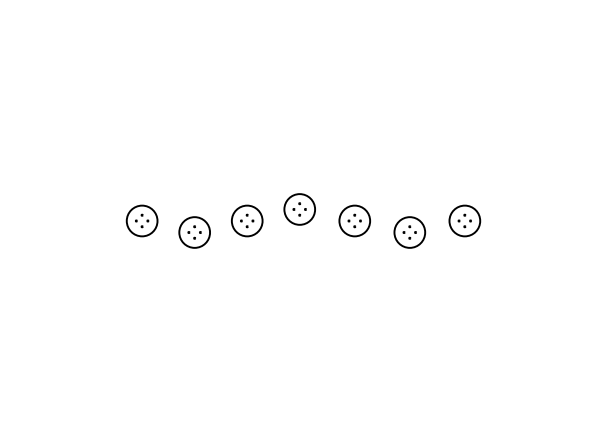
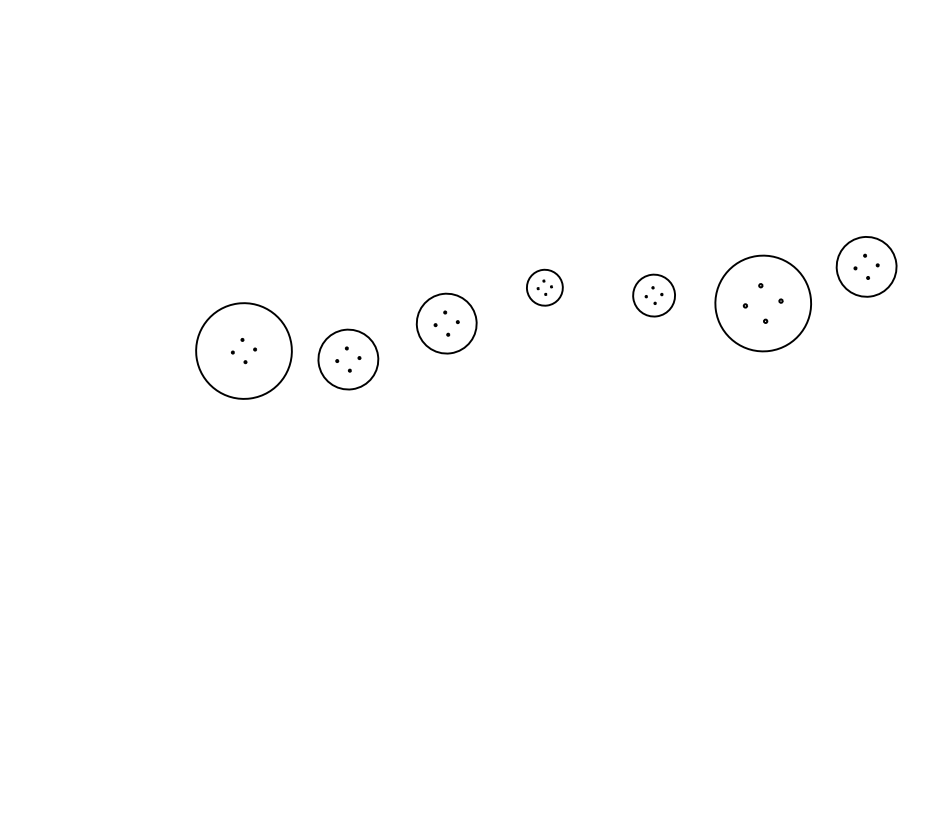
part: (299, 209) -> (544, 287), size x0.6
circle: (141, 220) -> (242, 350), size x1.6
part: (354, 220) -> (653, 294), size x0.7
part: (409, 232) -> (762, 303), size x1.6

